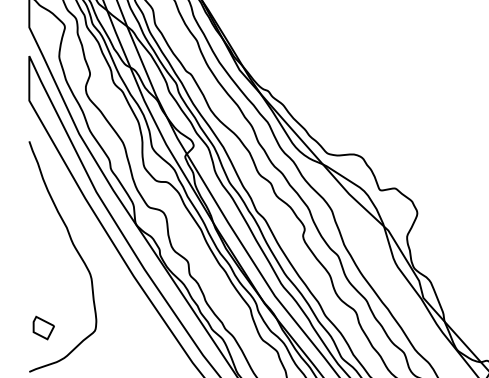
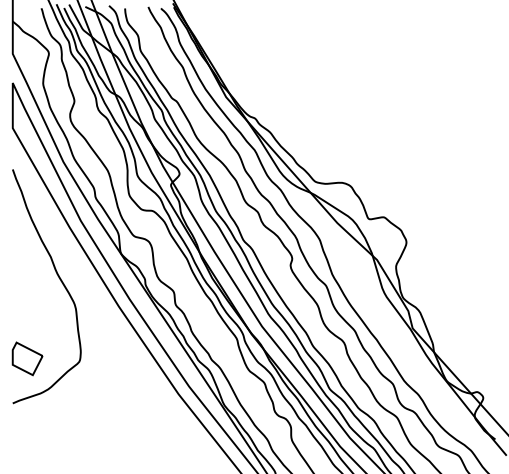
part: (43, 327) -> (27, 358), size x1.43

